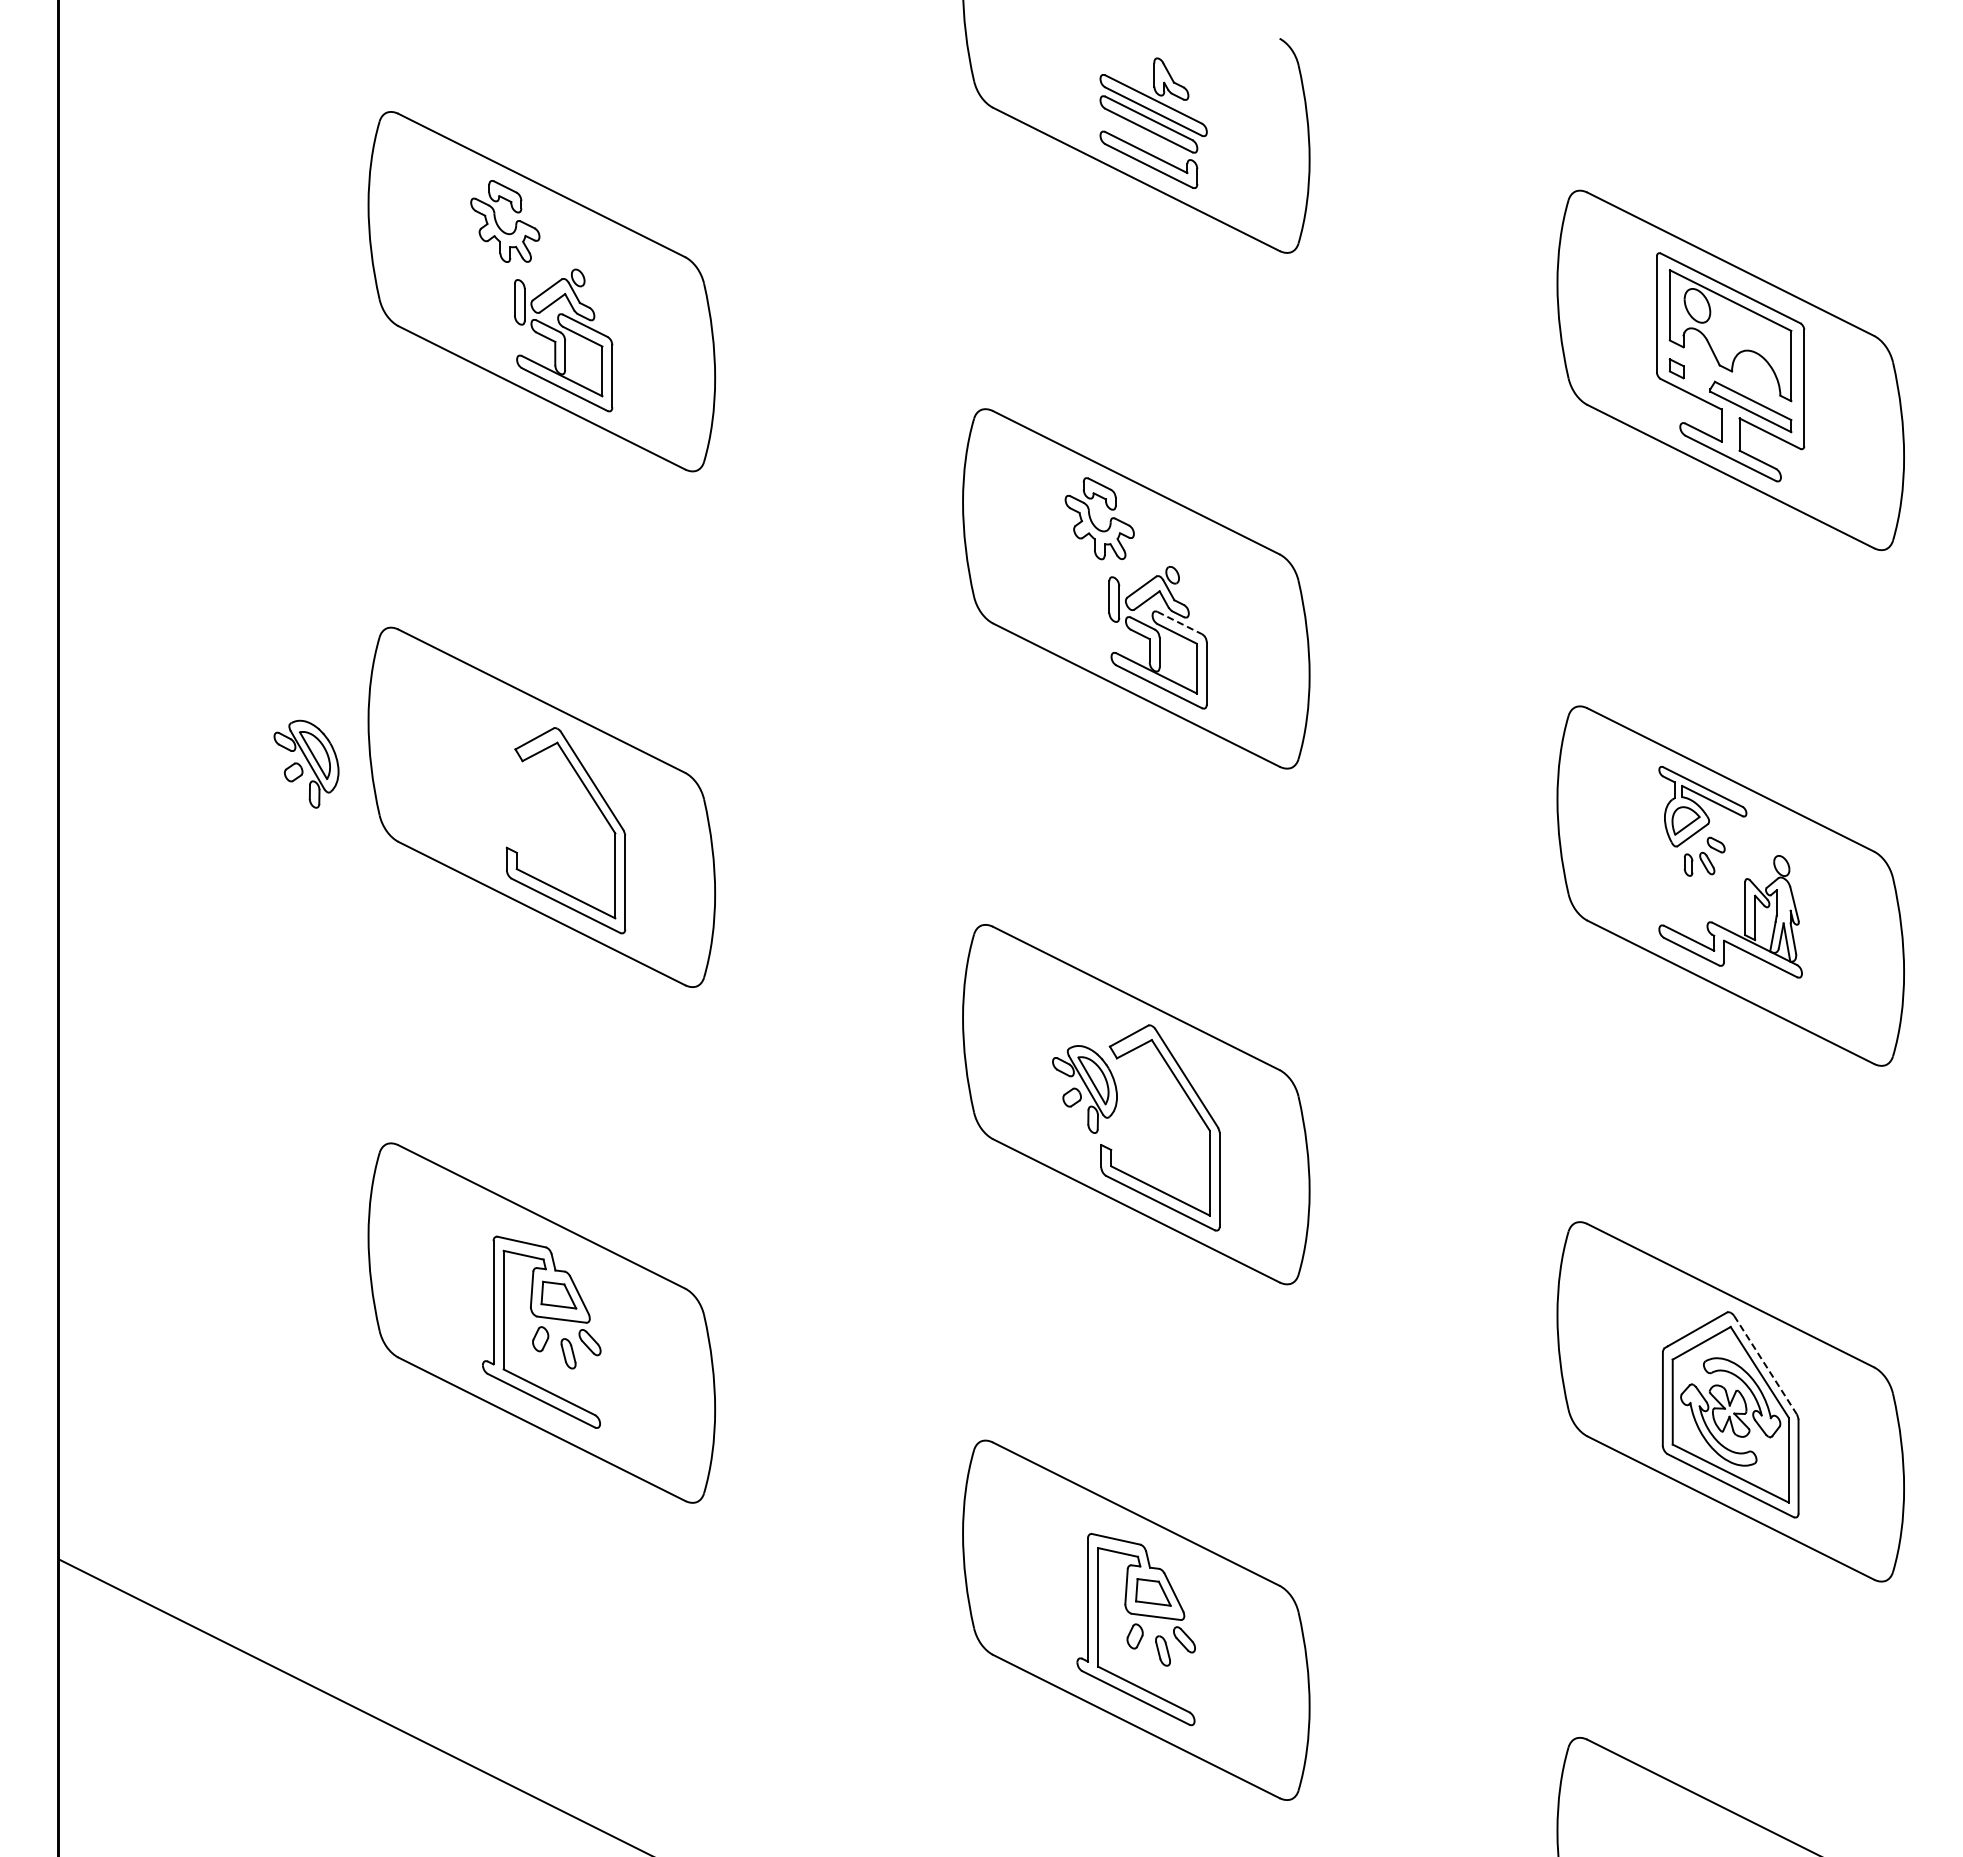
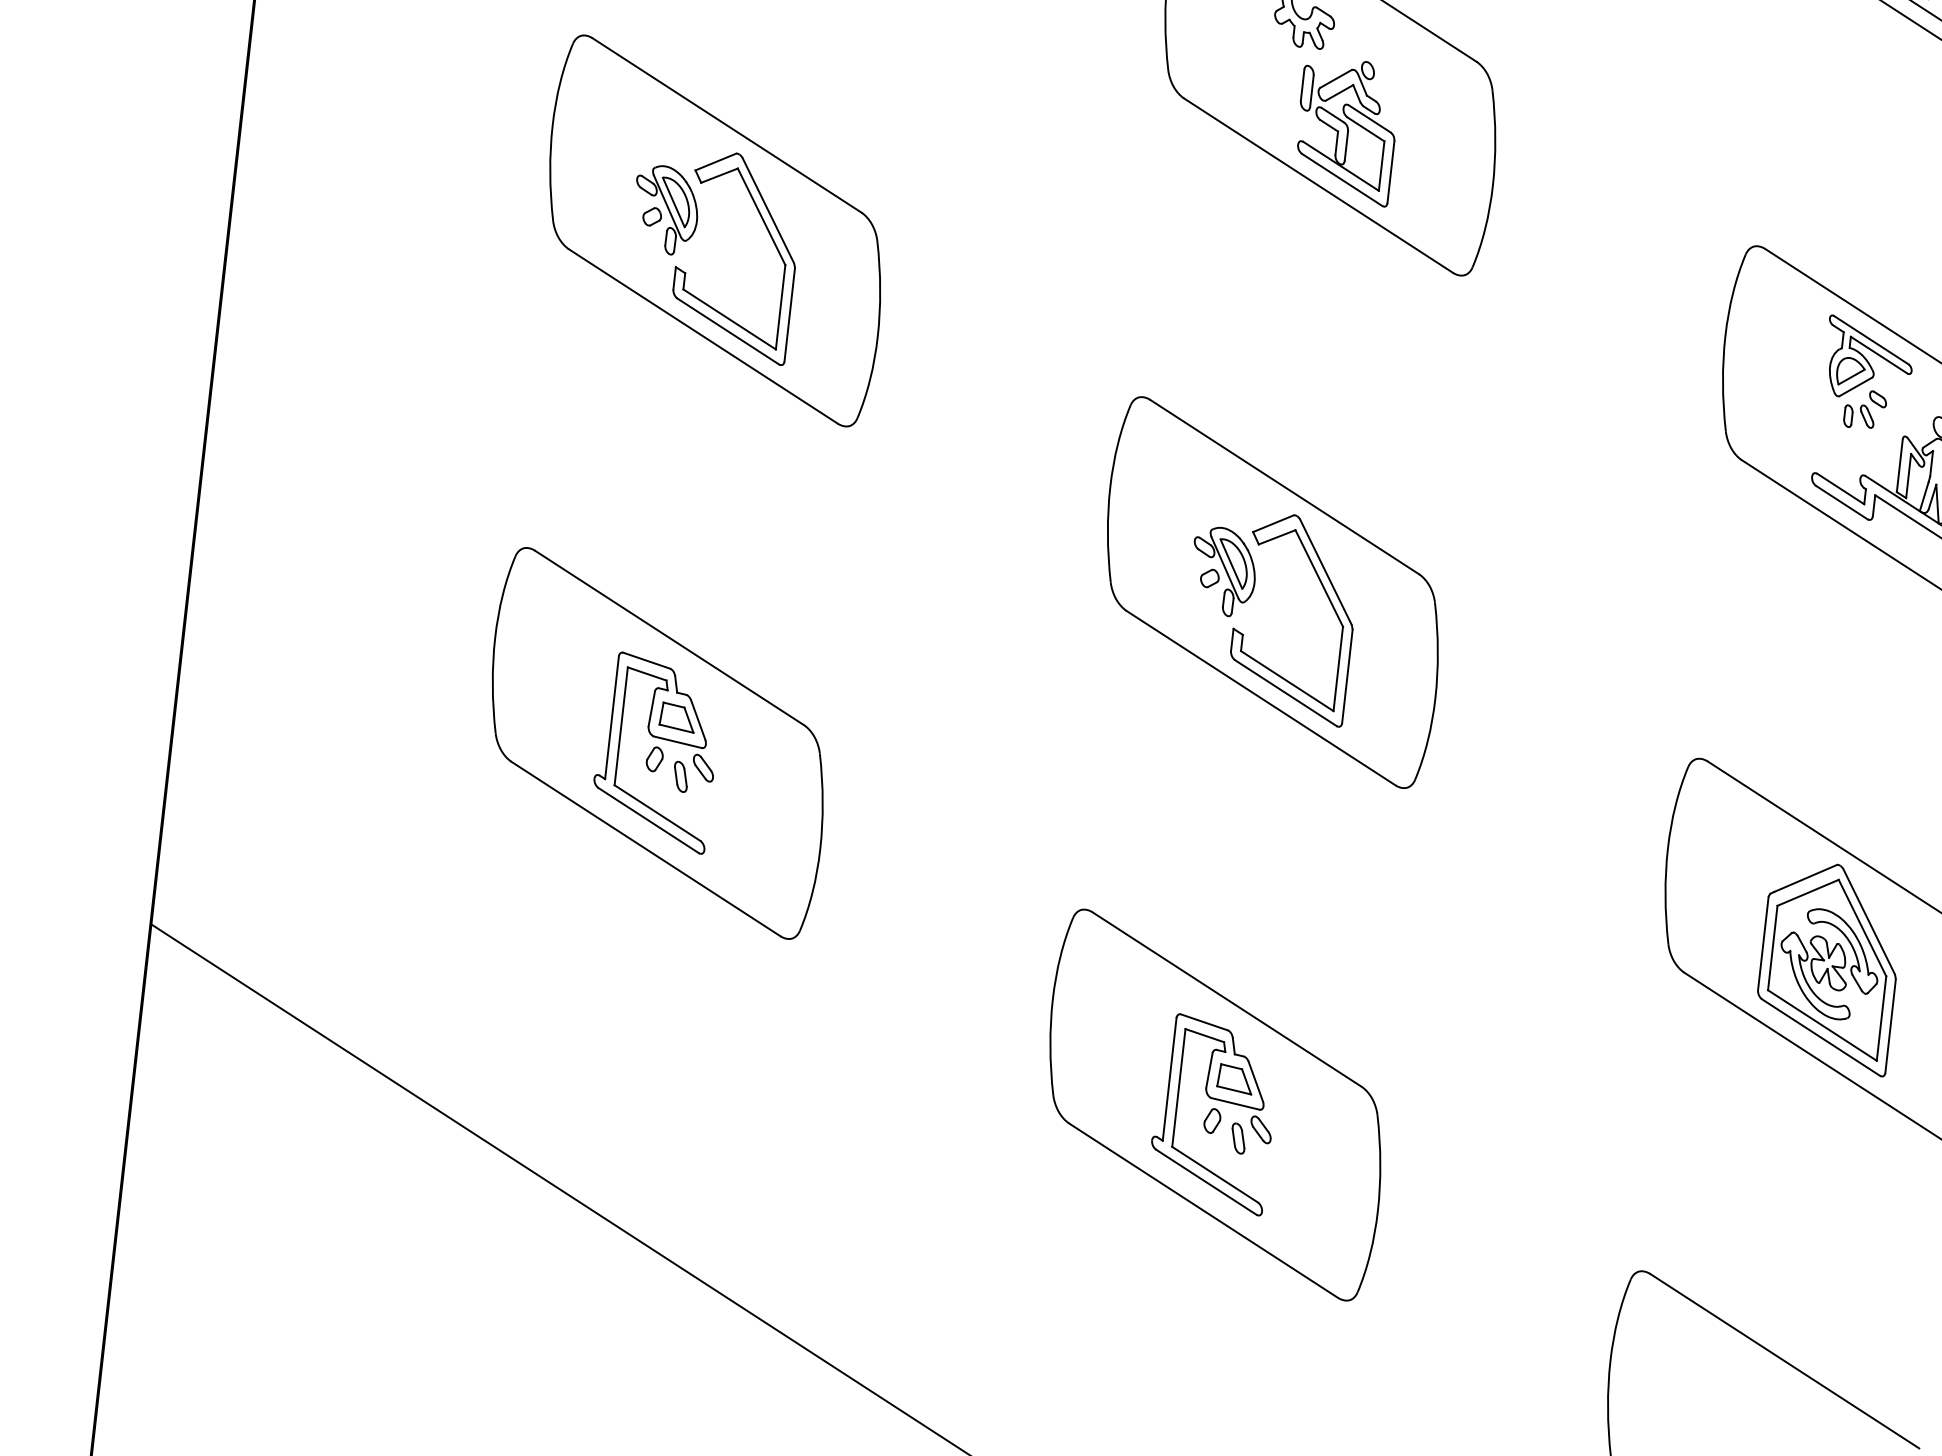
line: (1179, 623) -> (1369, 119), dashed -> solid
part: (306, 763) -> (665, 209), moved
line: (1765, 1365) -> (1869, 922), dashed -> solid

